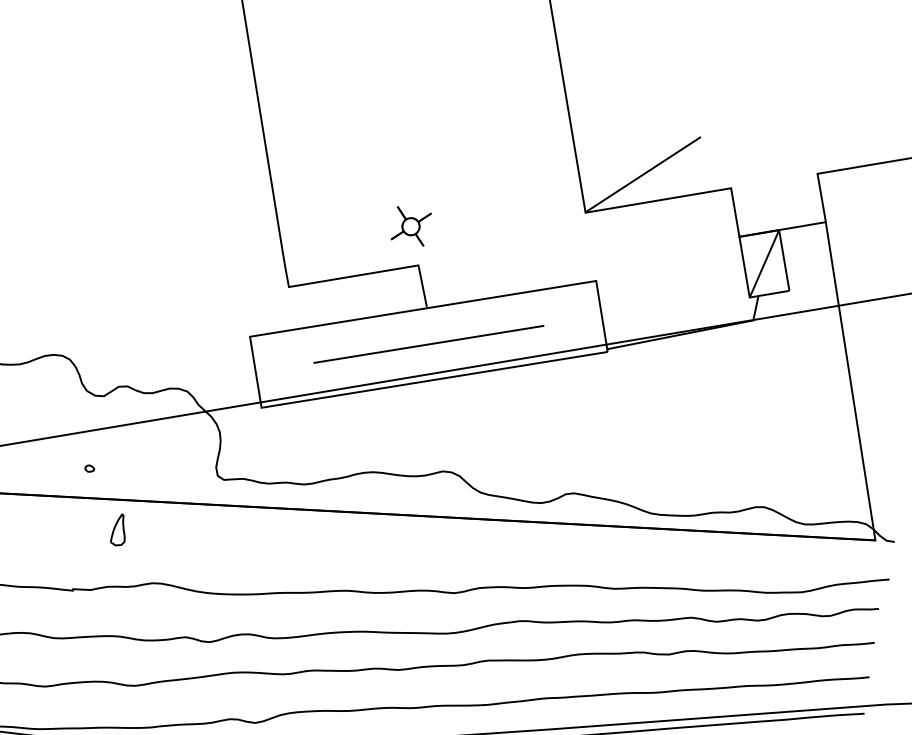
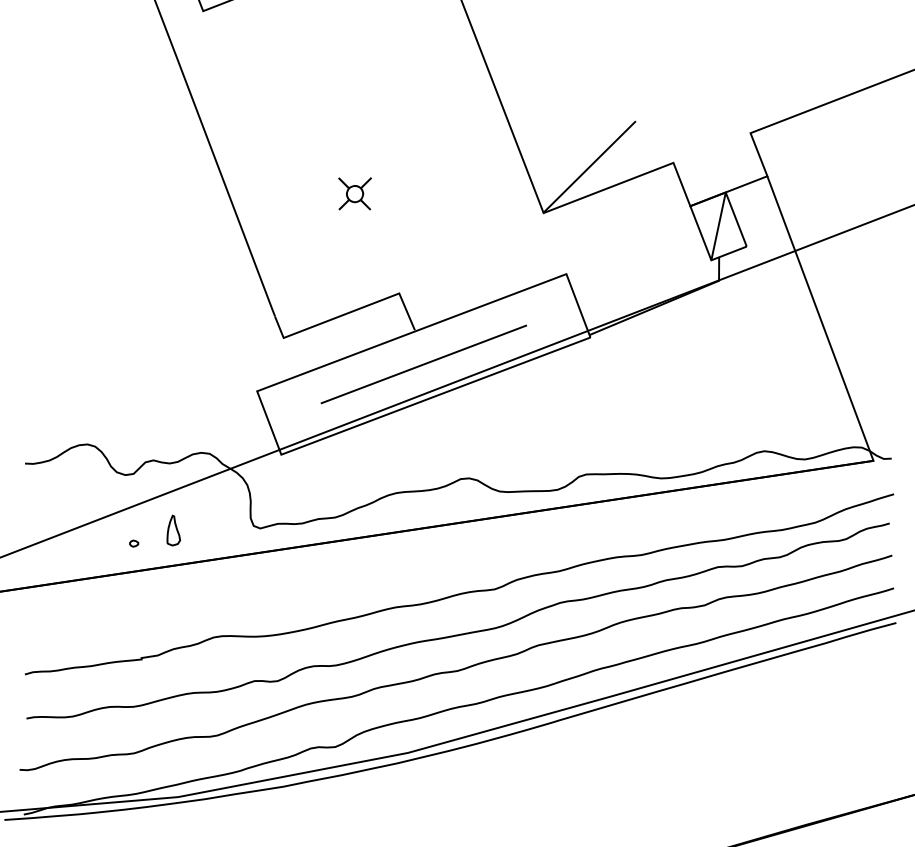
part: (410, 225) -> (354, 193), moved
part: (119, 529) -> (173, 530), moved

